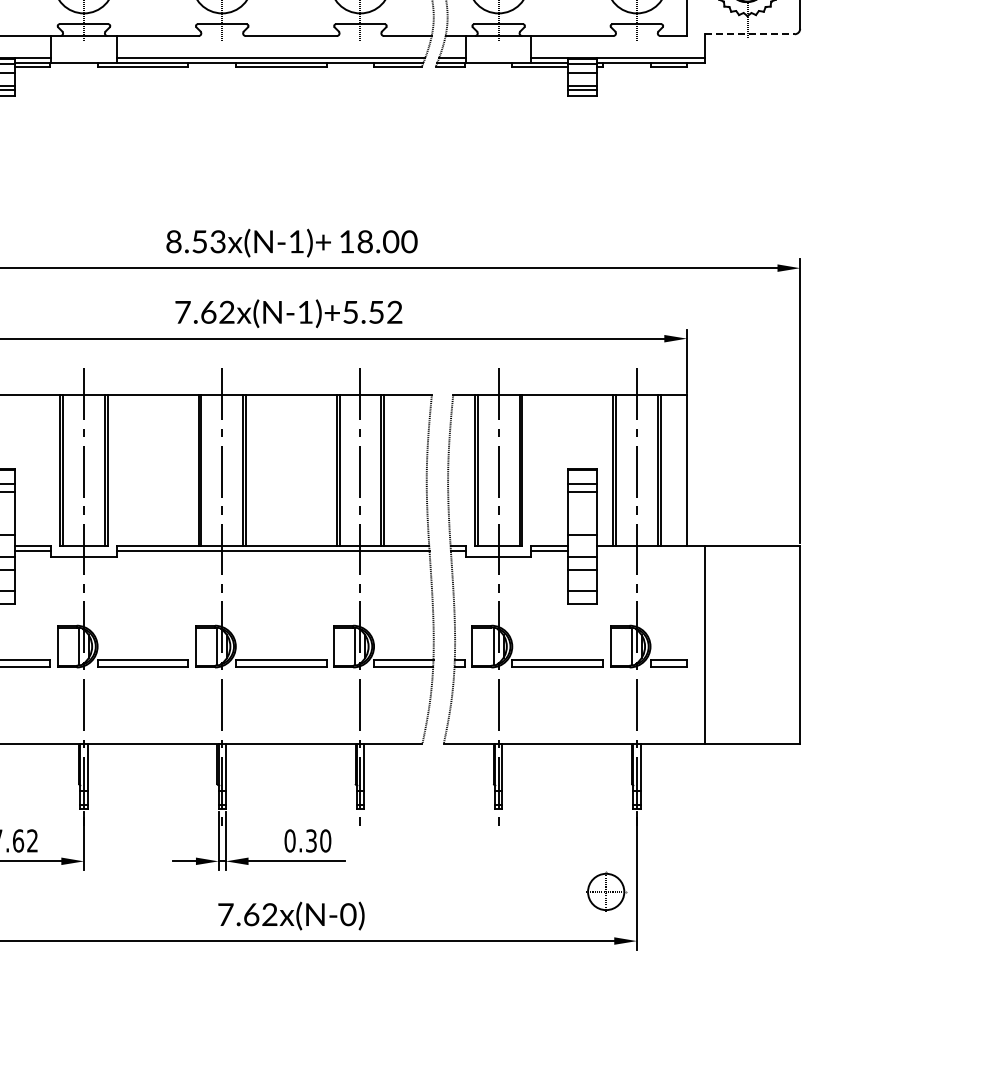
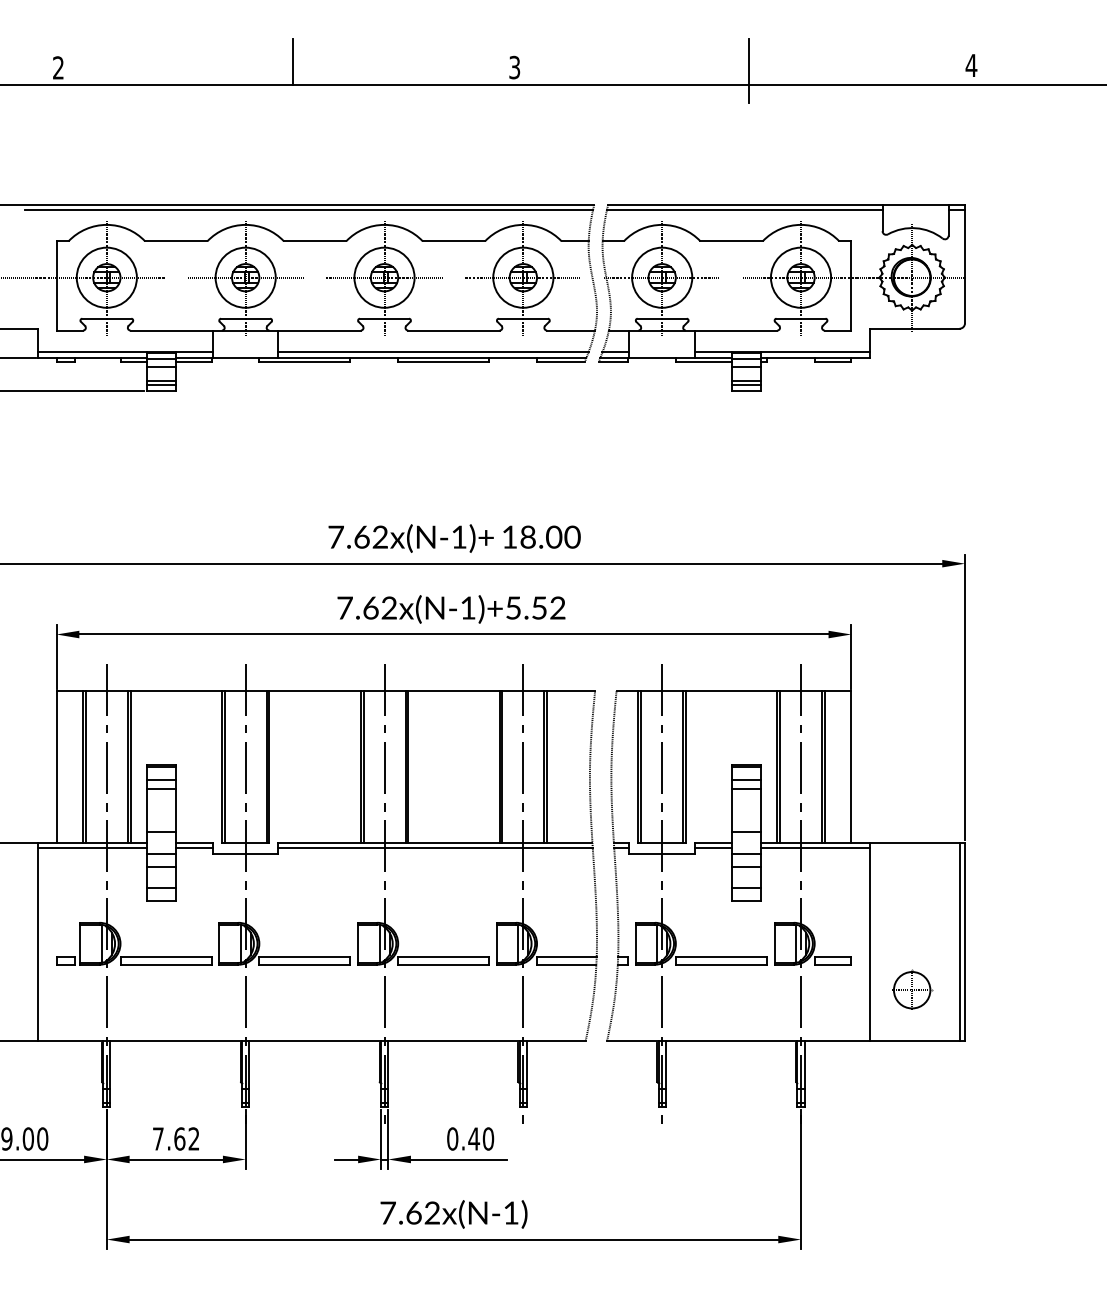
line: (750, 34) -> (915, 328), dashed -> solid
text: (195, 241) -> (357, 536), 8.53x(N-1)+ -> 7.62x(N-1)+
line: (650, 551) -> (814, 848), added
line: (794, 644) -> (959, 941), added
text: (311, 840) -> (474, 1138), 0.30 -> 0.40
part: (606, 891) -> (912, 989), moved
text: (348, 914) -> (511, 1212), 7.62x(N-0) -> 7.62x(N-1)

